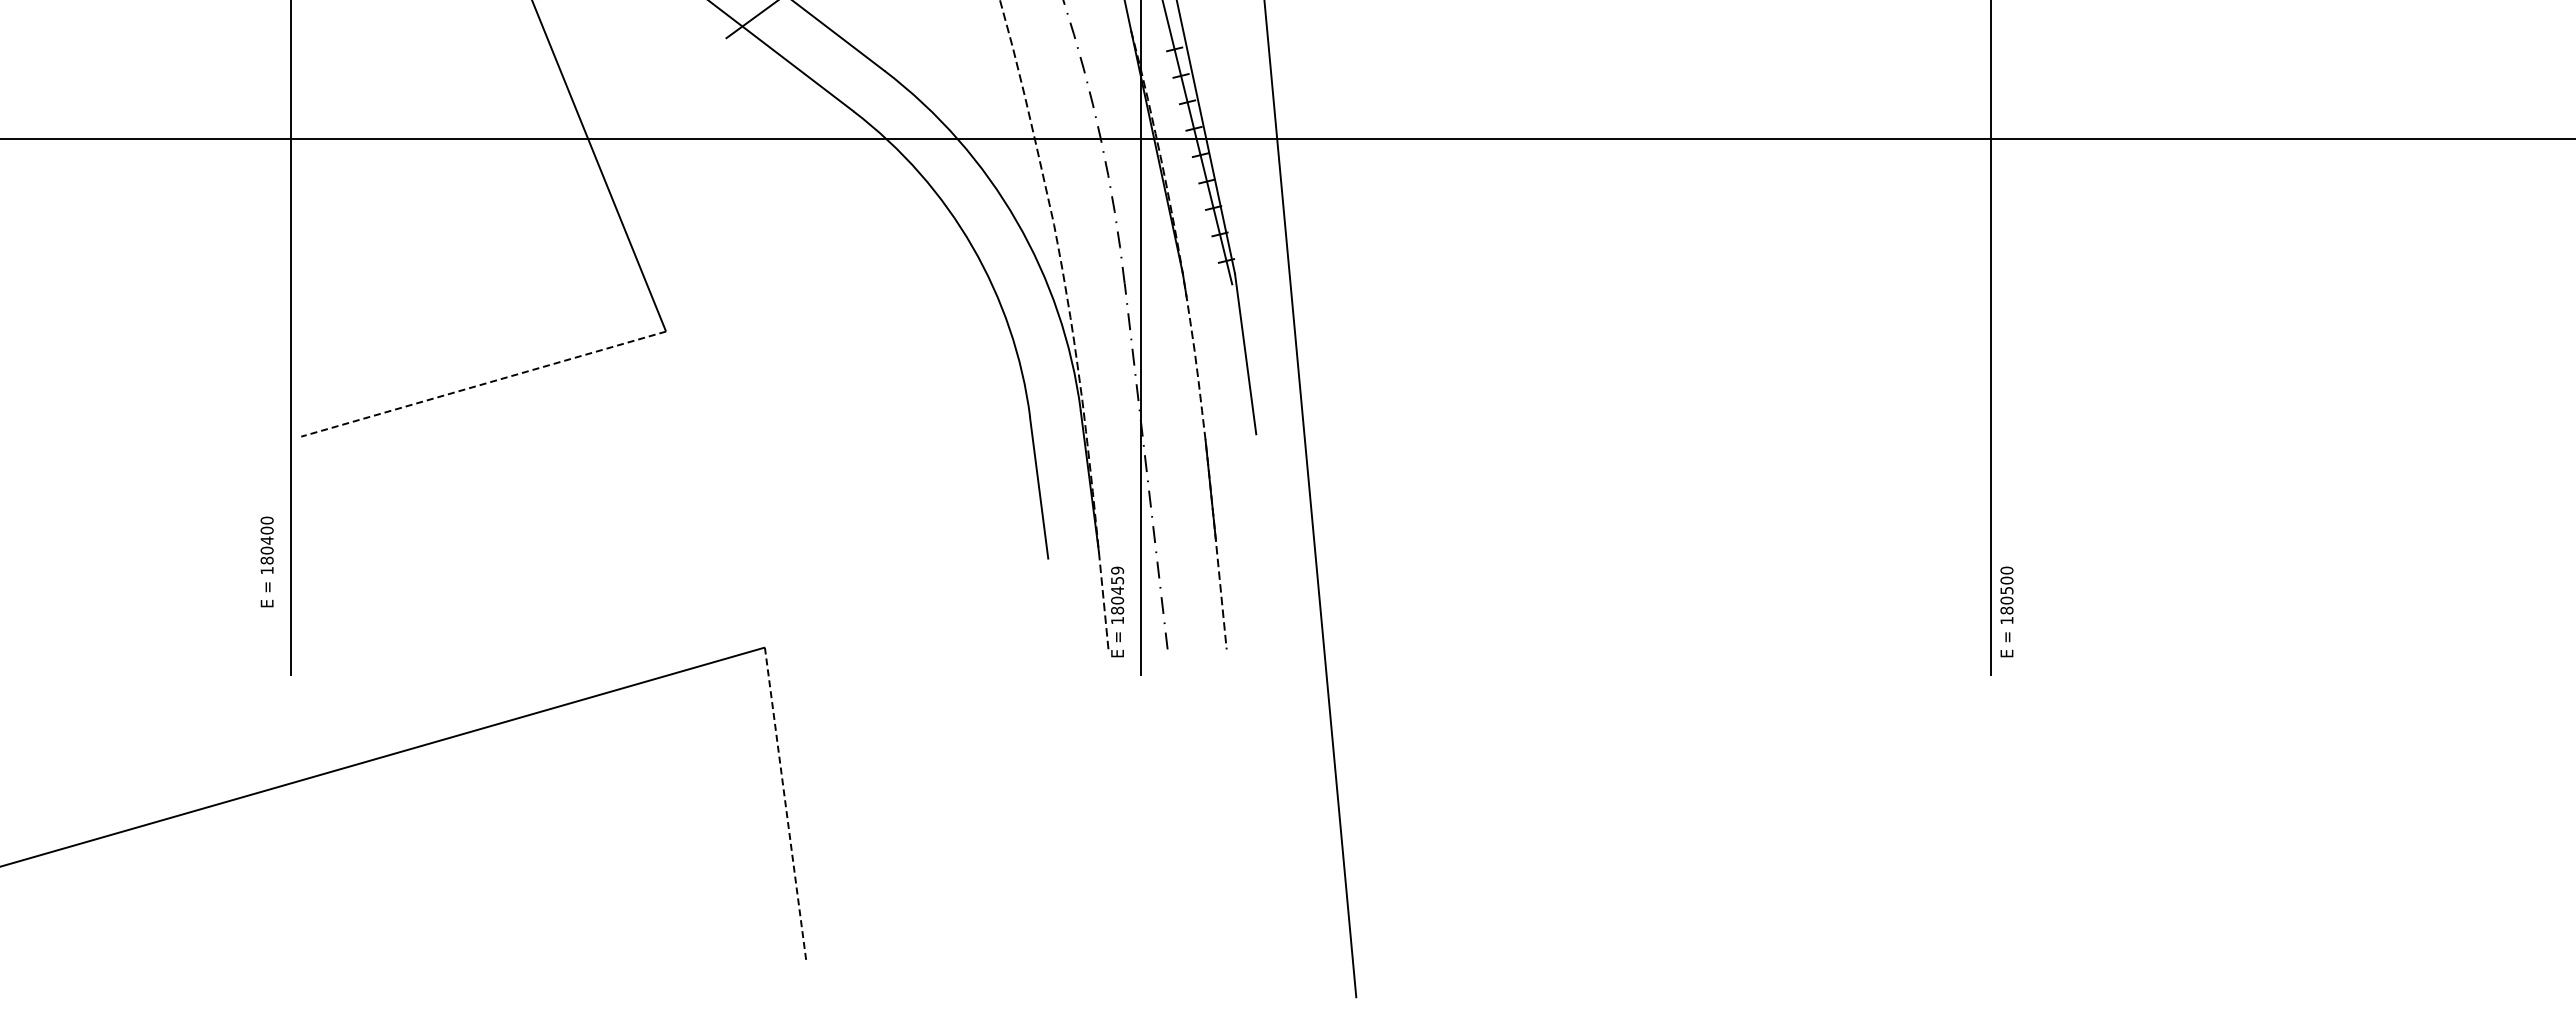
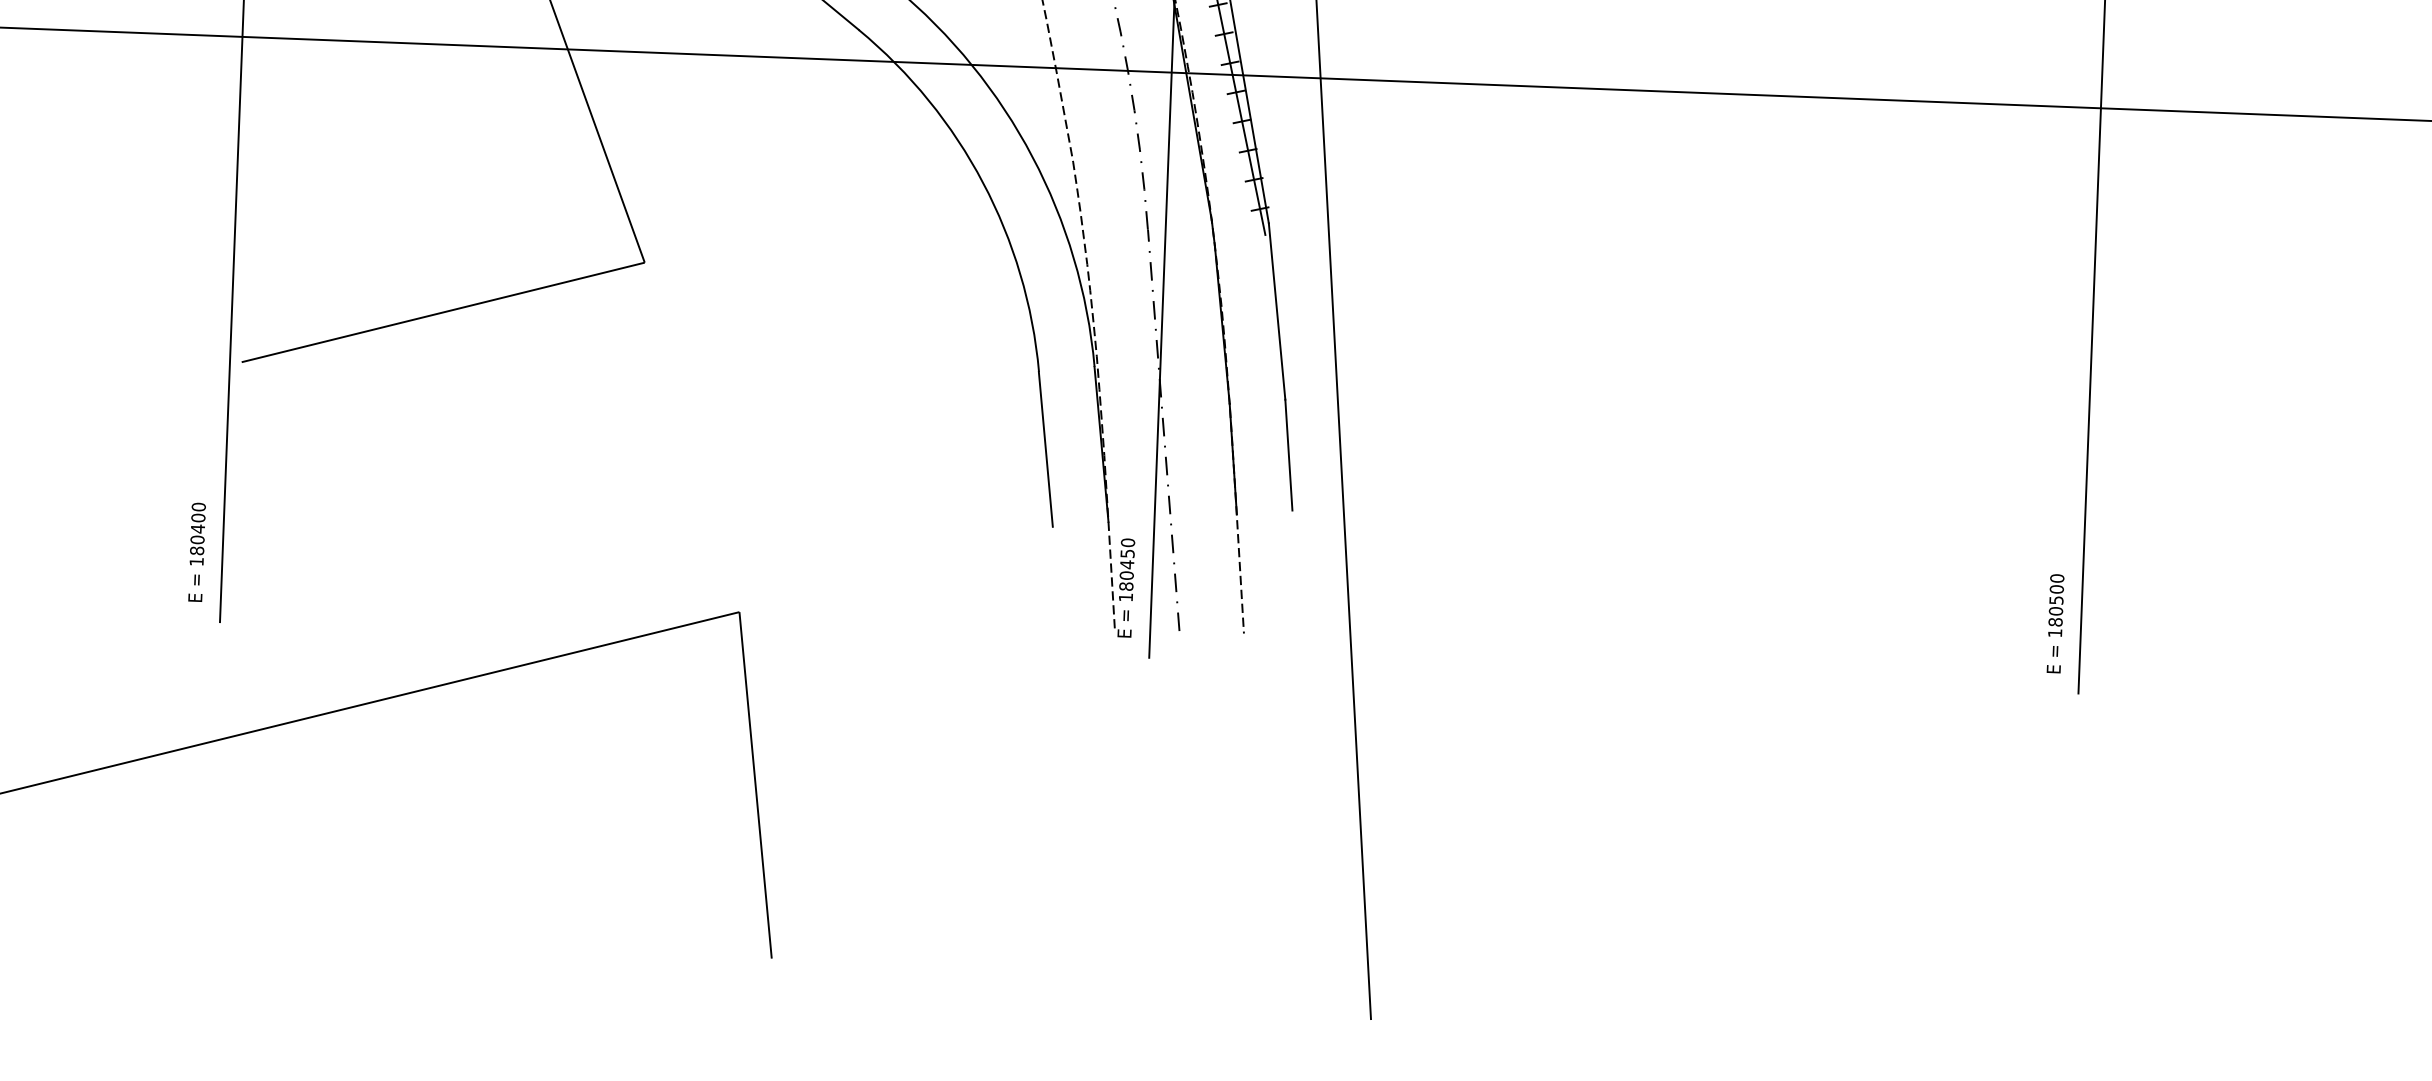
line: (1195, 368) -> (1221, 325), added
line: (483, 384) -> (443, 312), dashed -> solid
line: (1261, 484) -> (1288, 454), added
text: (266, 561) -> (196, 551), moved
text: (1117, 570) -> (1127, 542), 180459 -> 180450
text: (2006, 611) -> (2055, 623), moved
line: (785, 805) -> (755, 785), dashed -> solid

